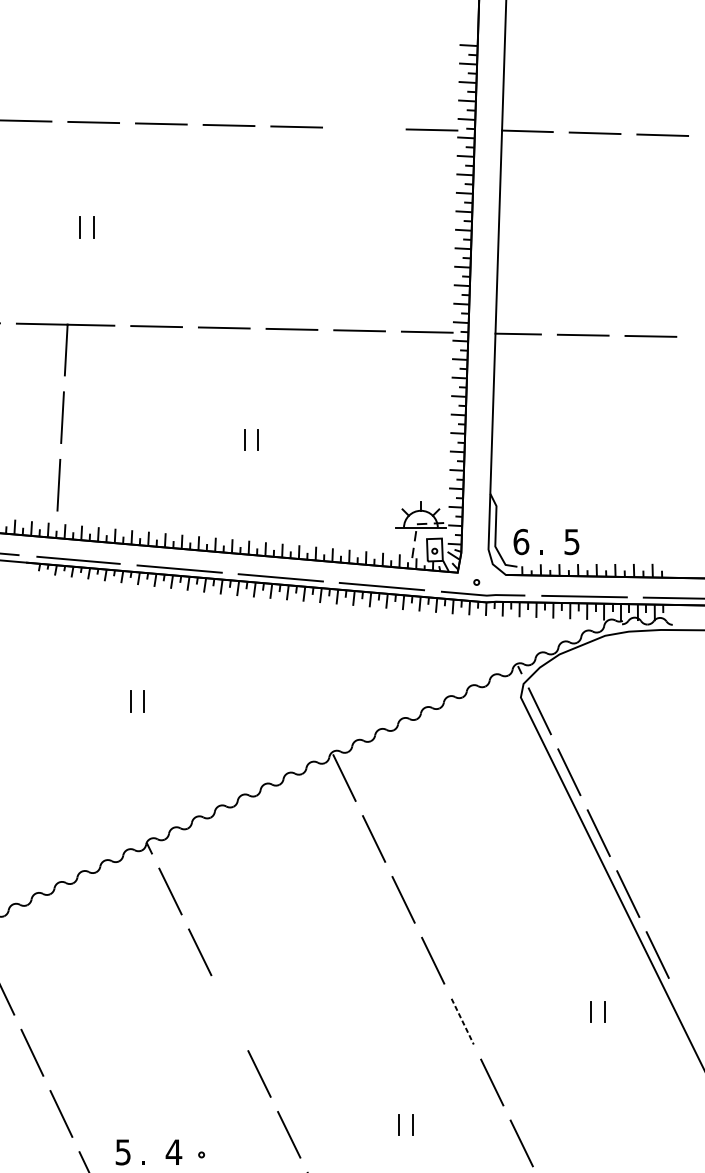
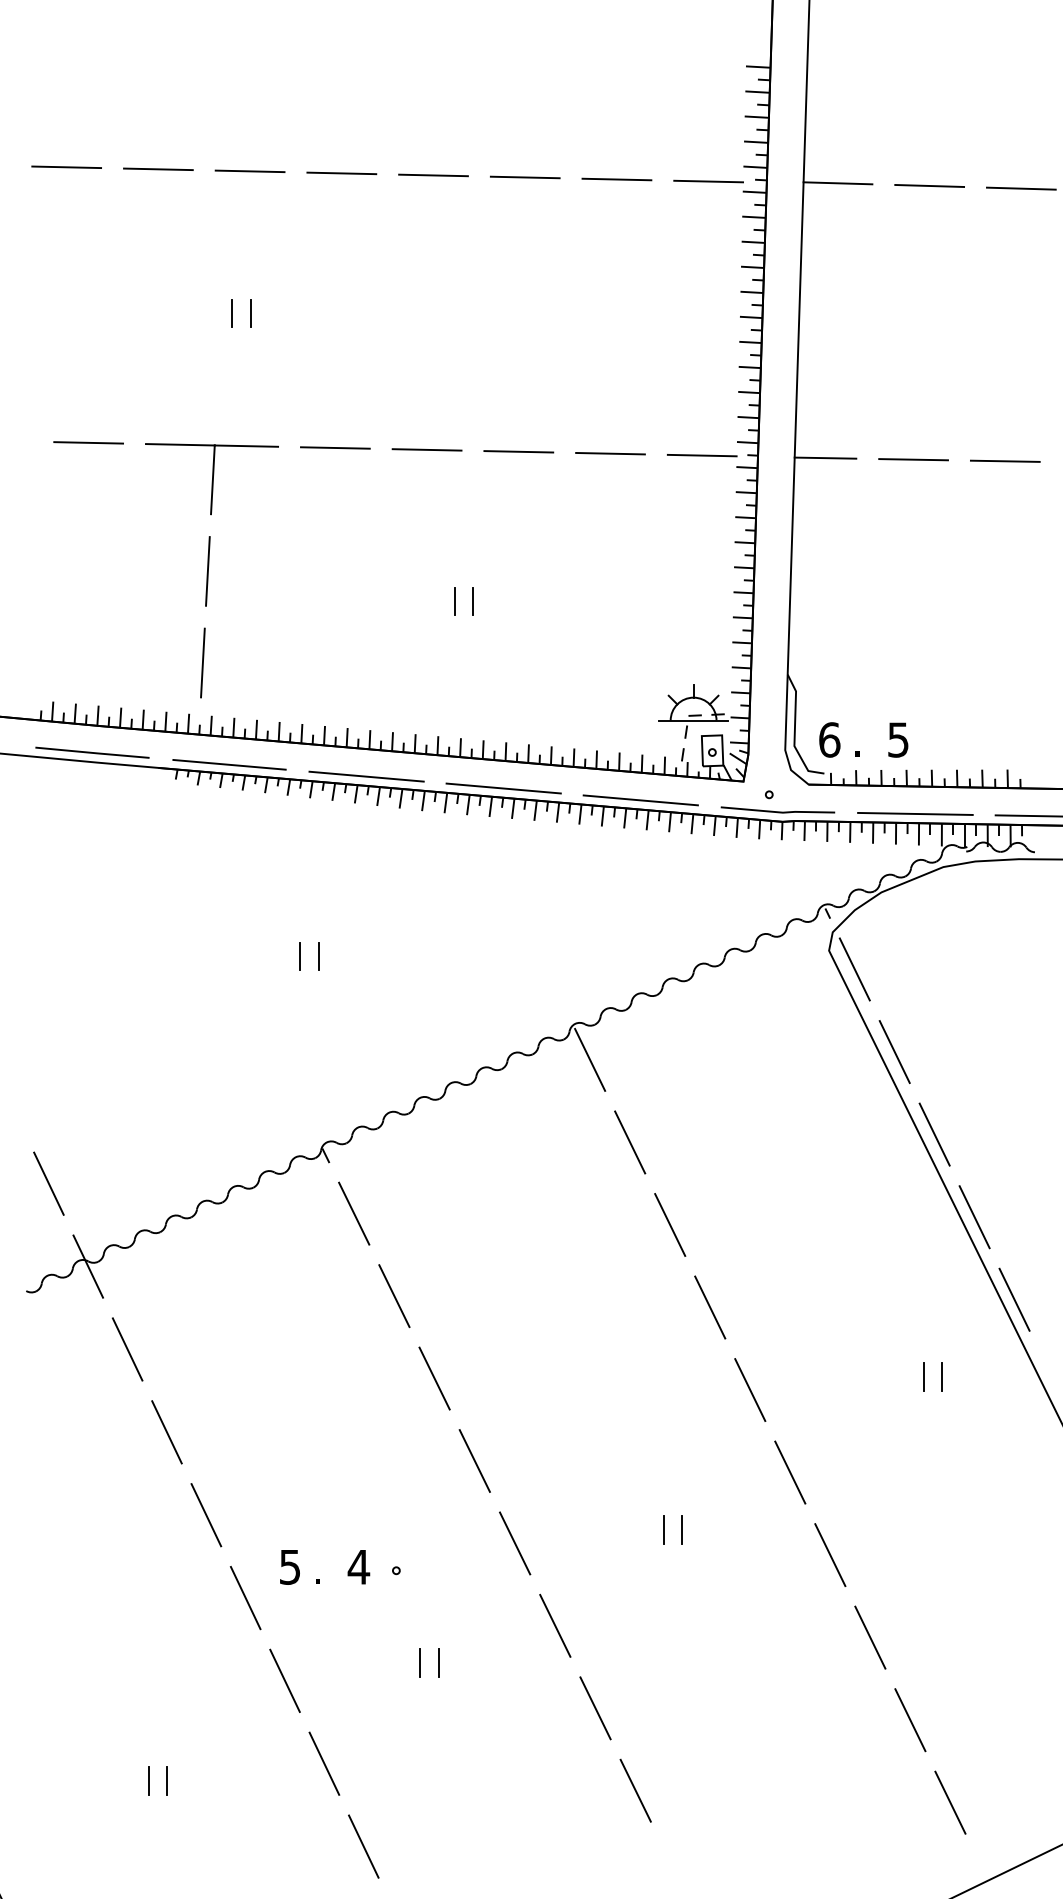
line: (364, 128) -> (616, 179), added
line: (229, 1013) -> (434, 1378), added
line: (462, 1021) -> (750, 1390), dashed -> solid

